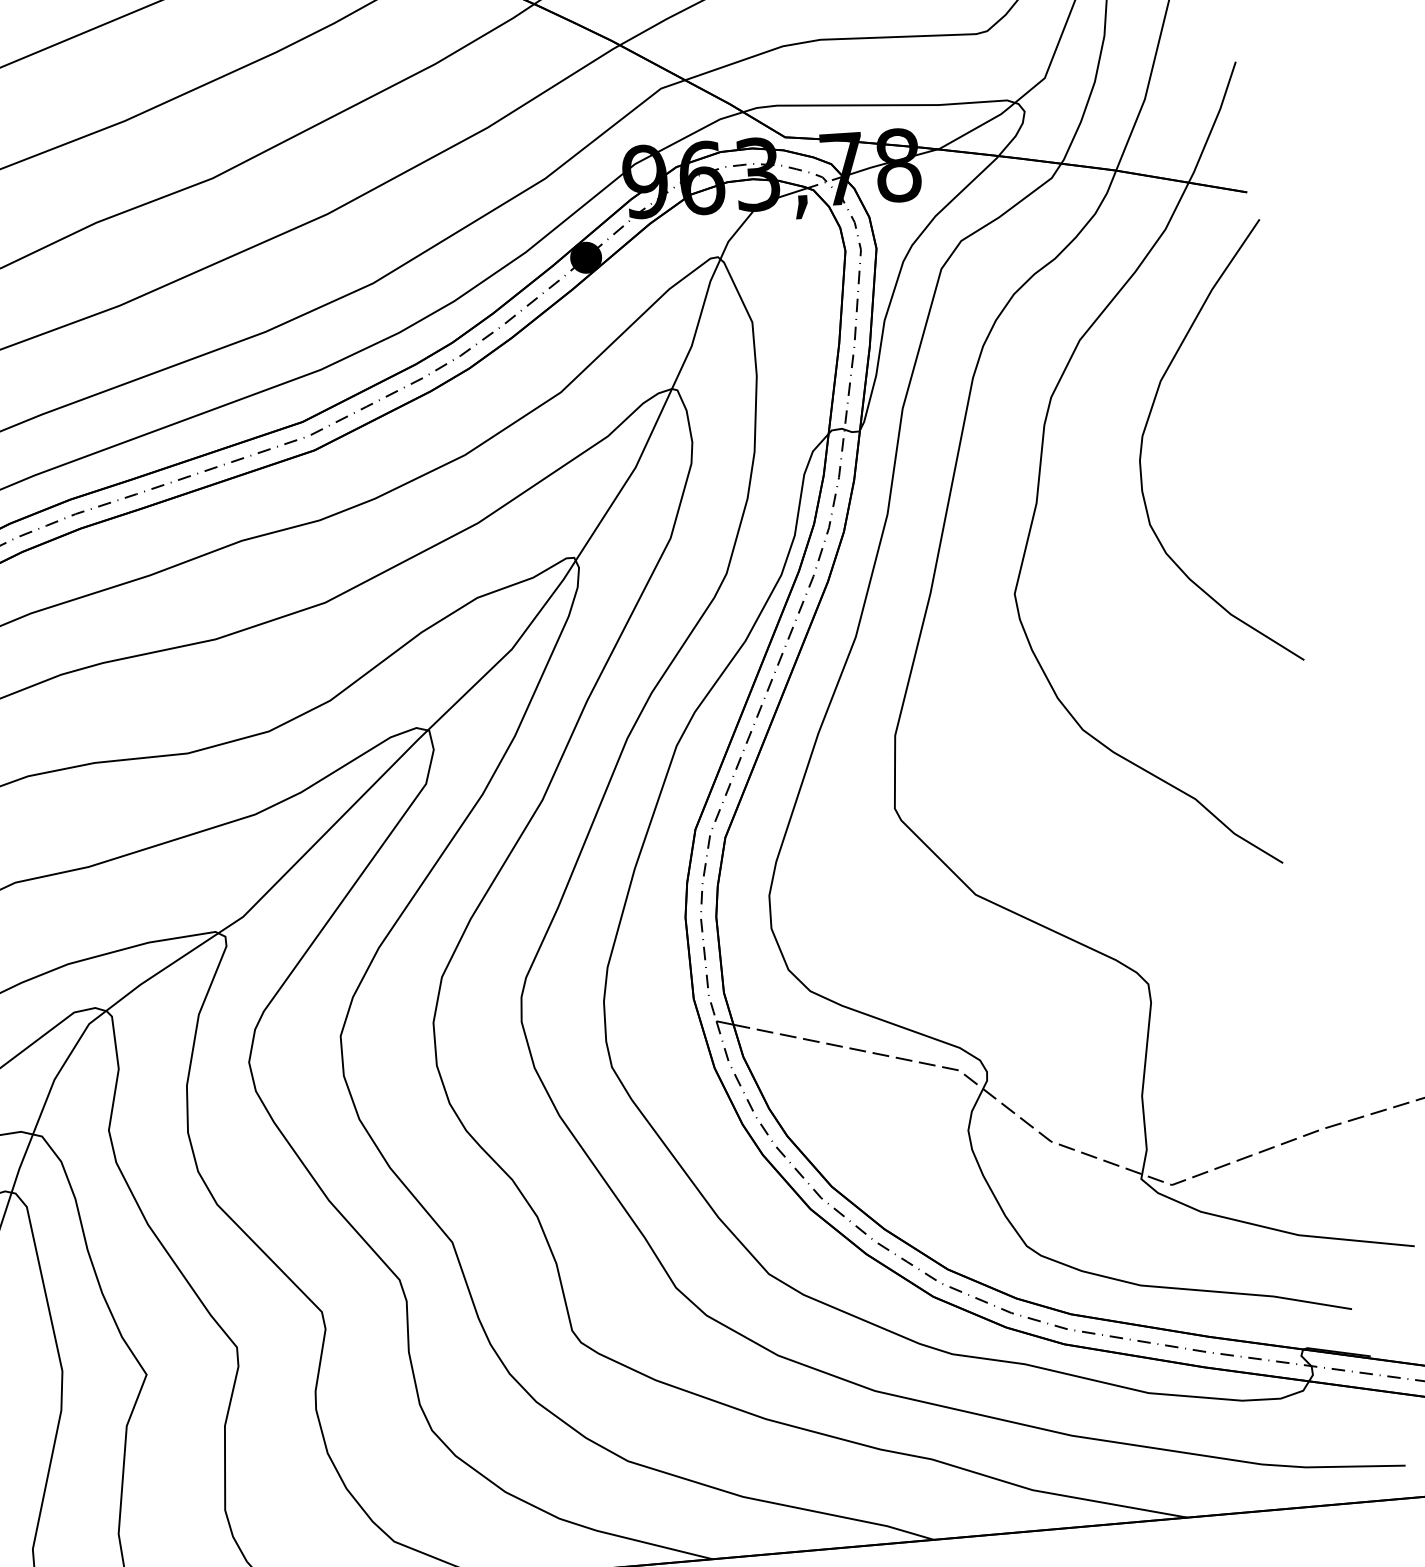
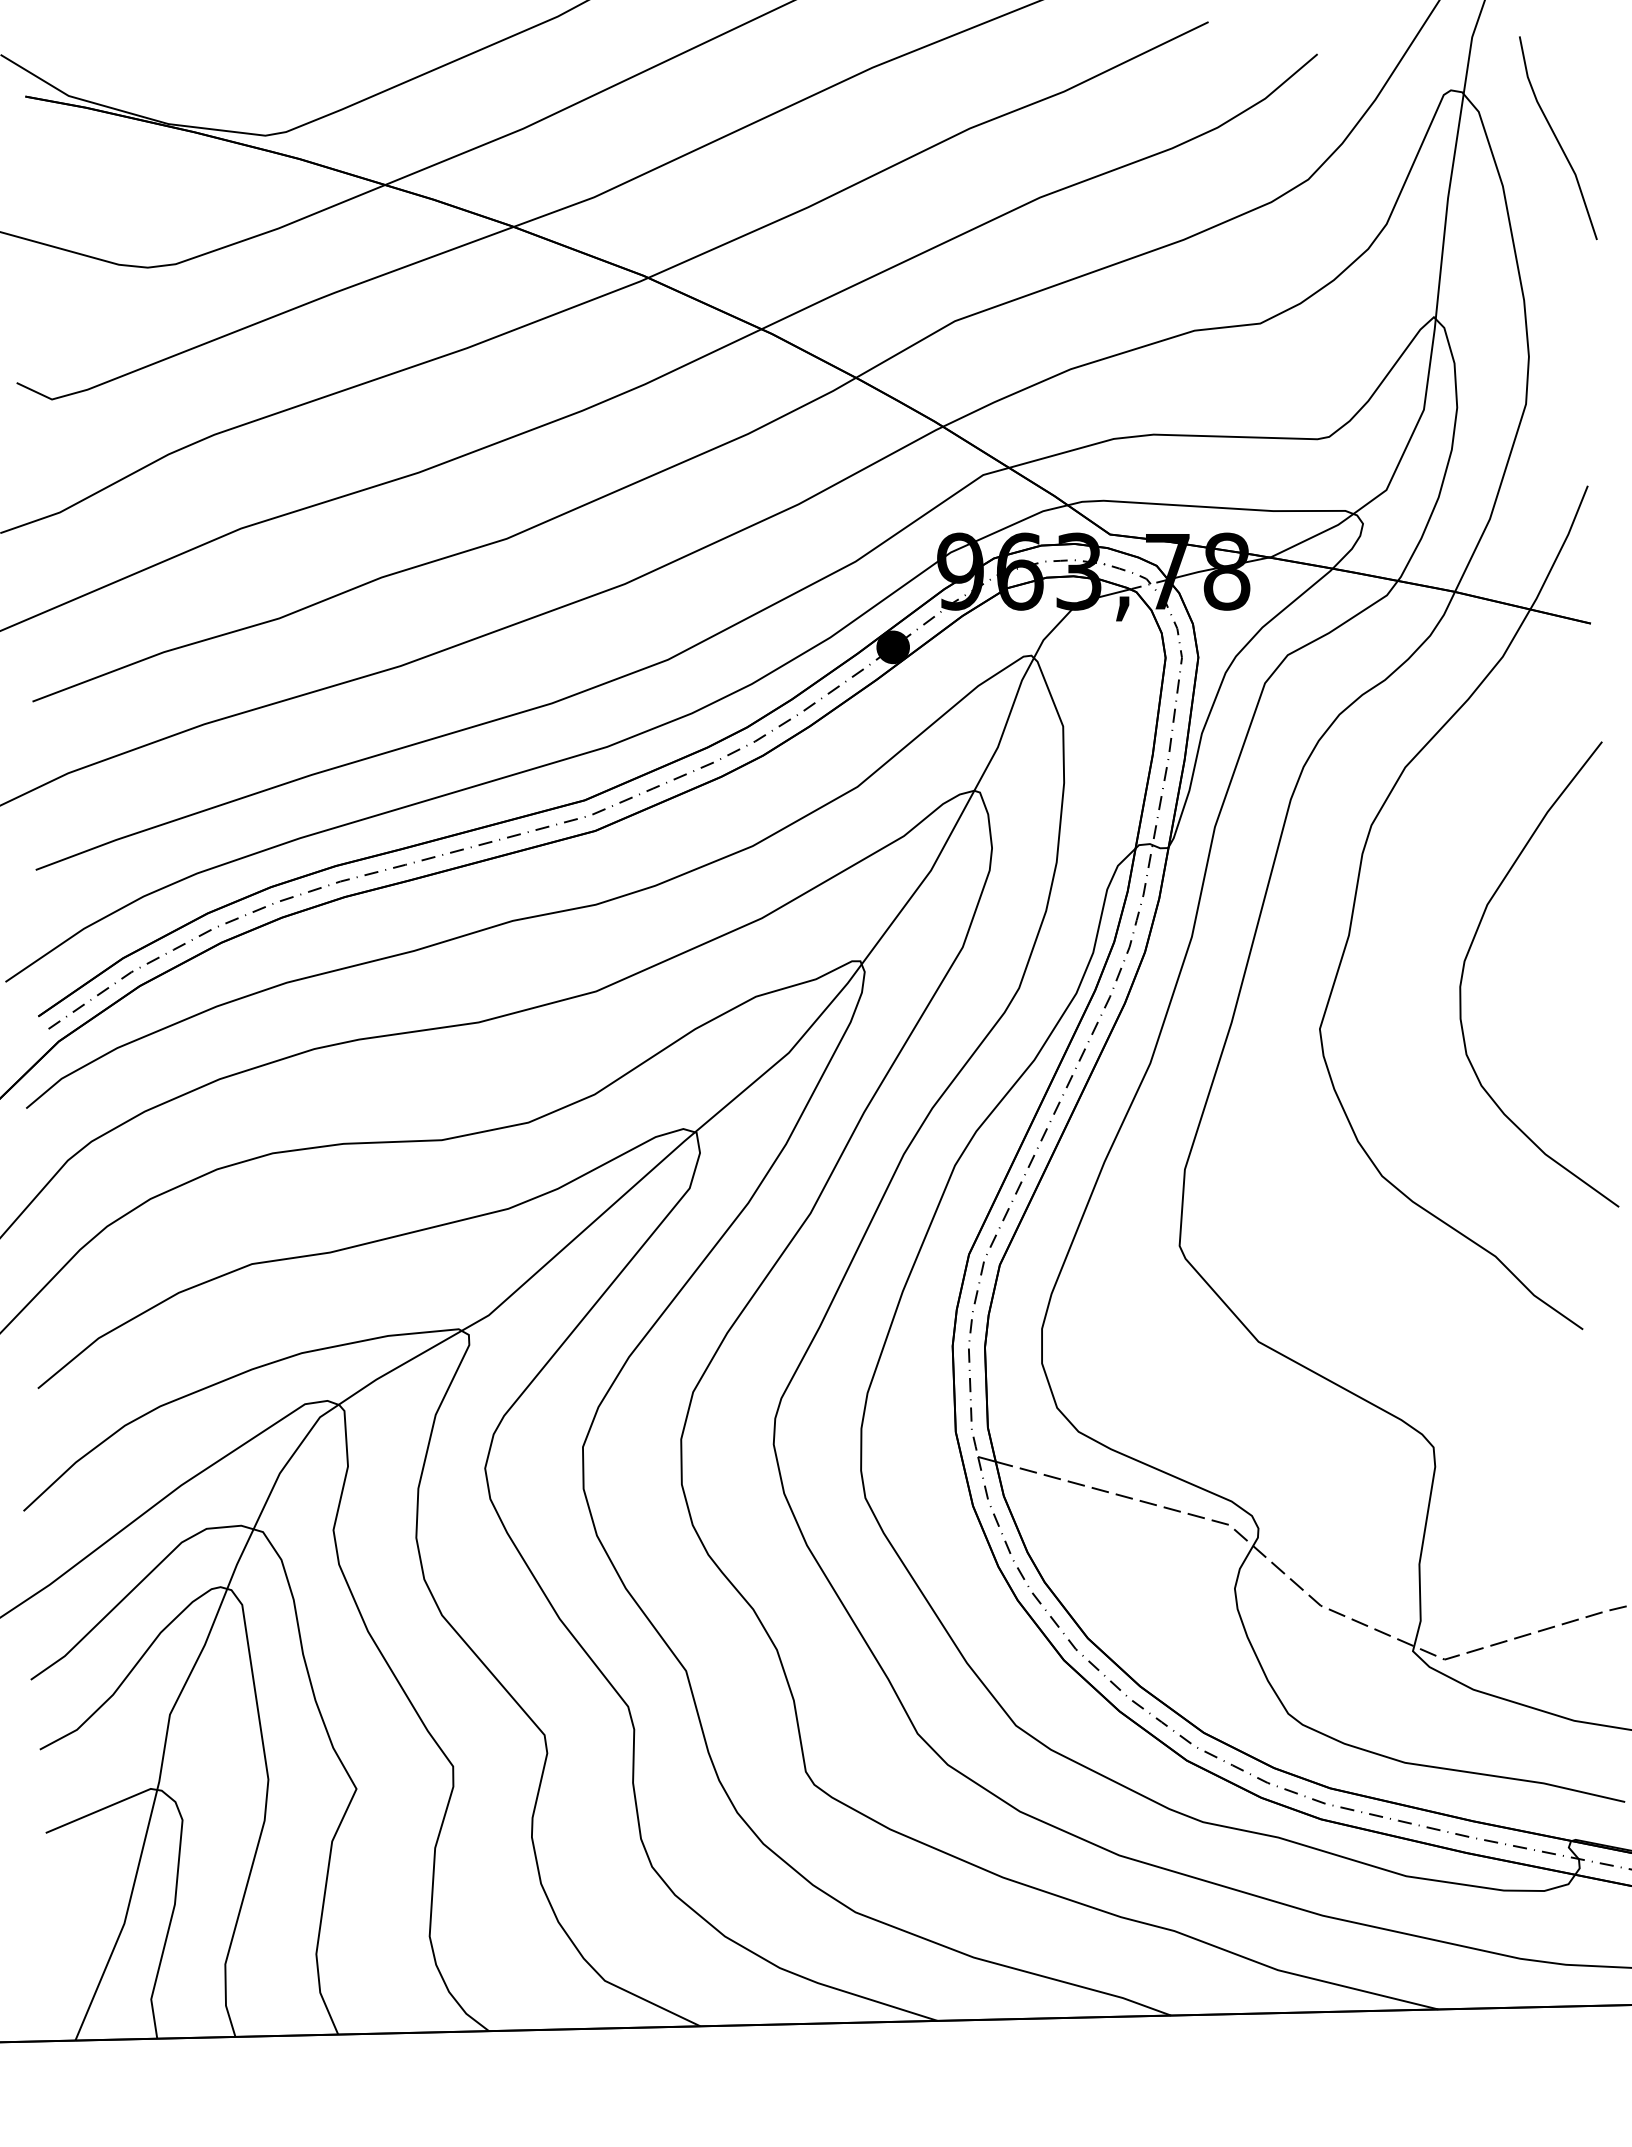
curve: (1148, 422) -> (1471, 947), moved

